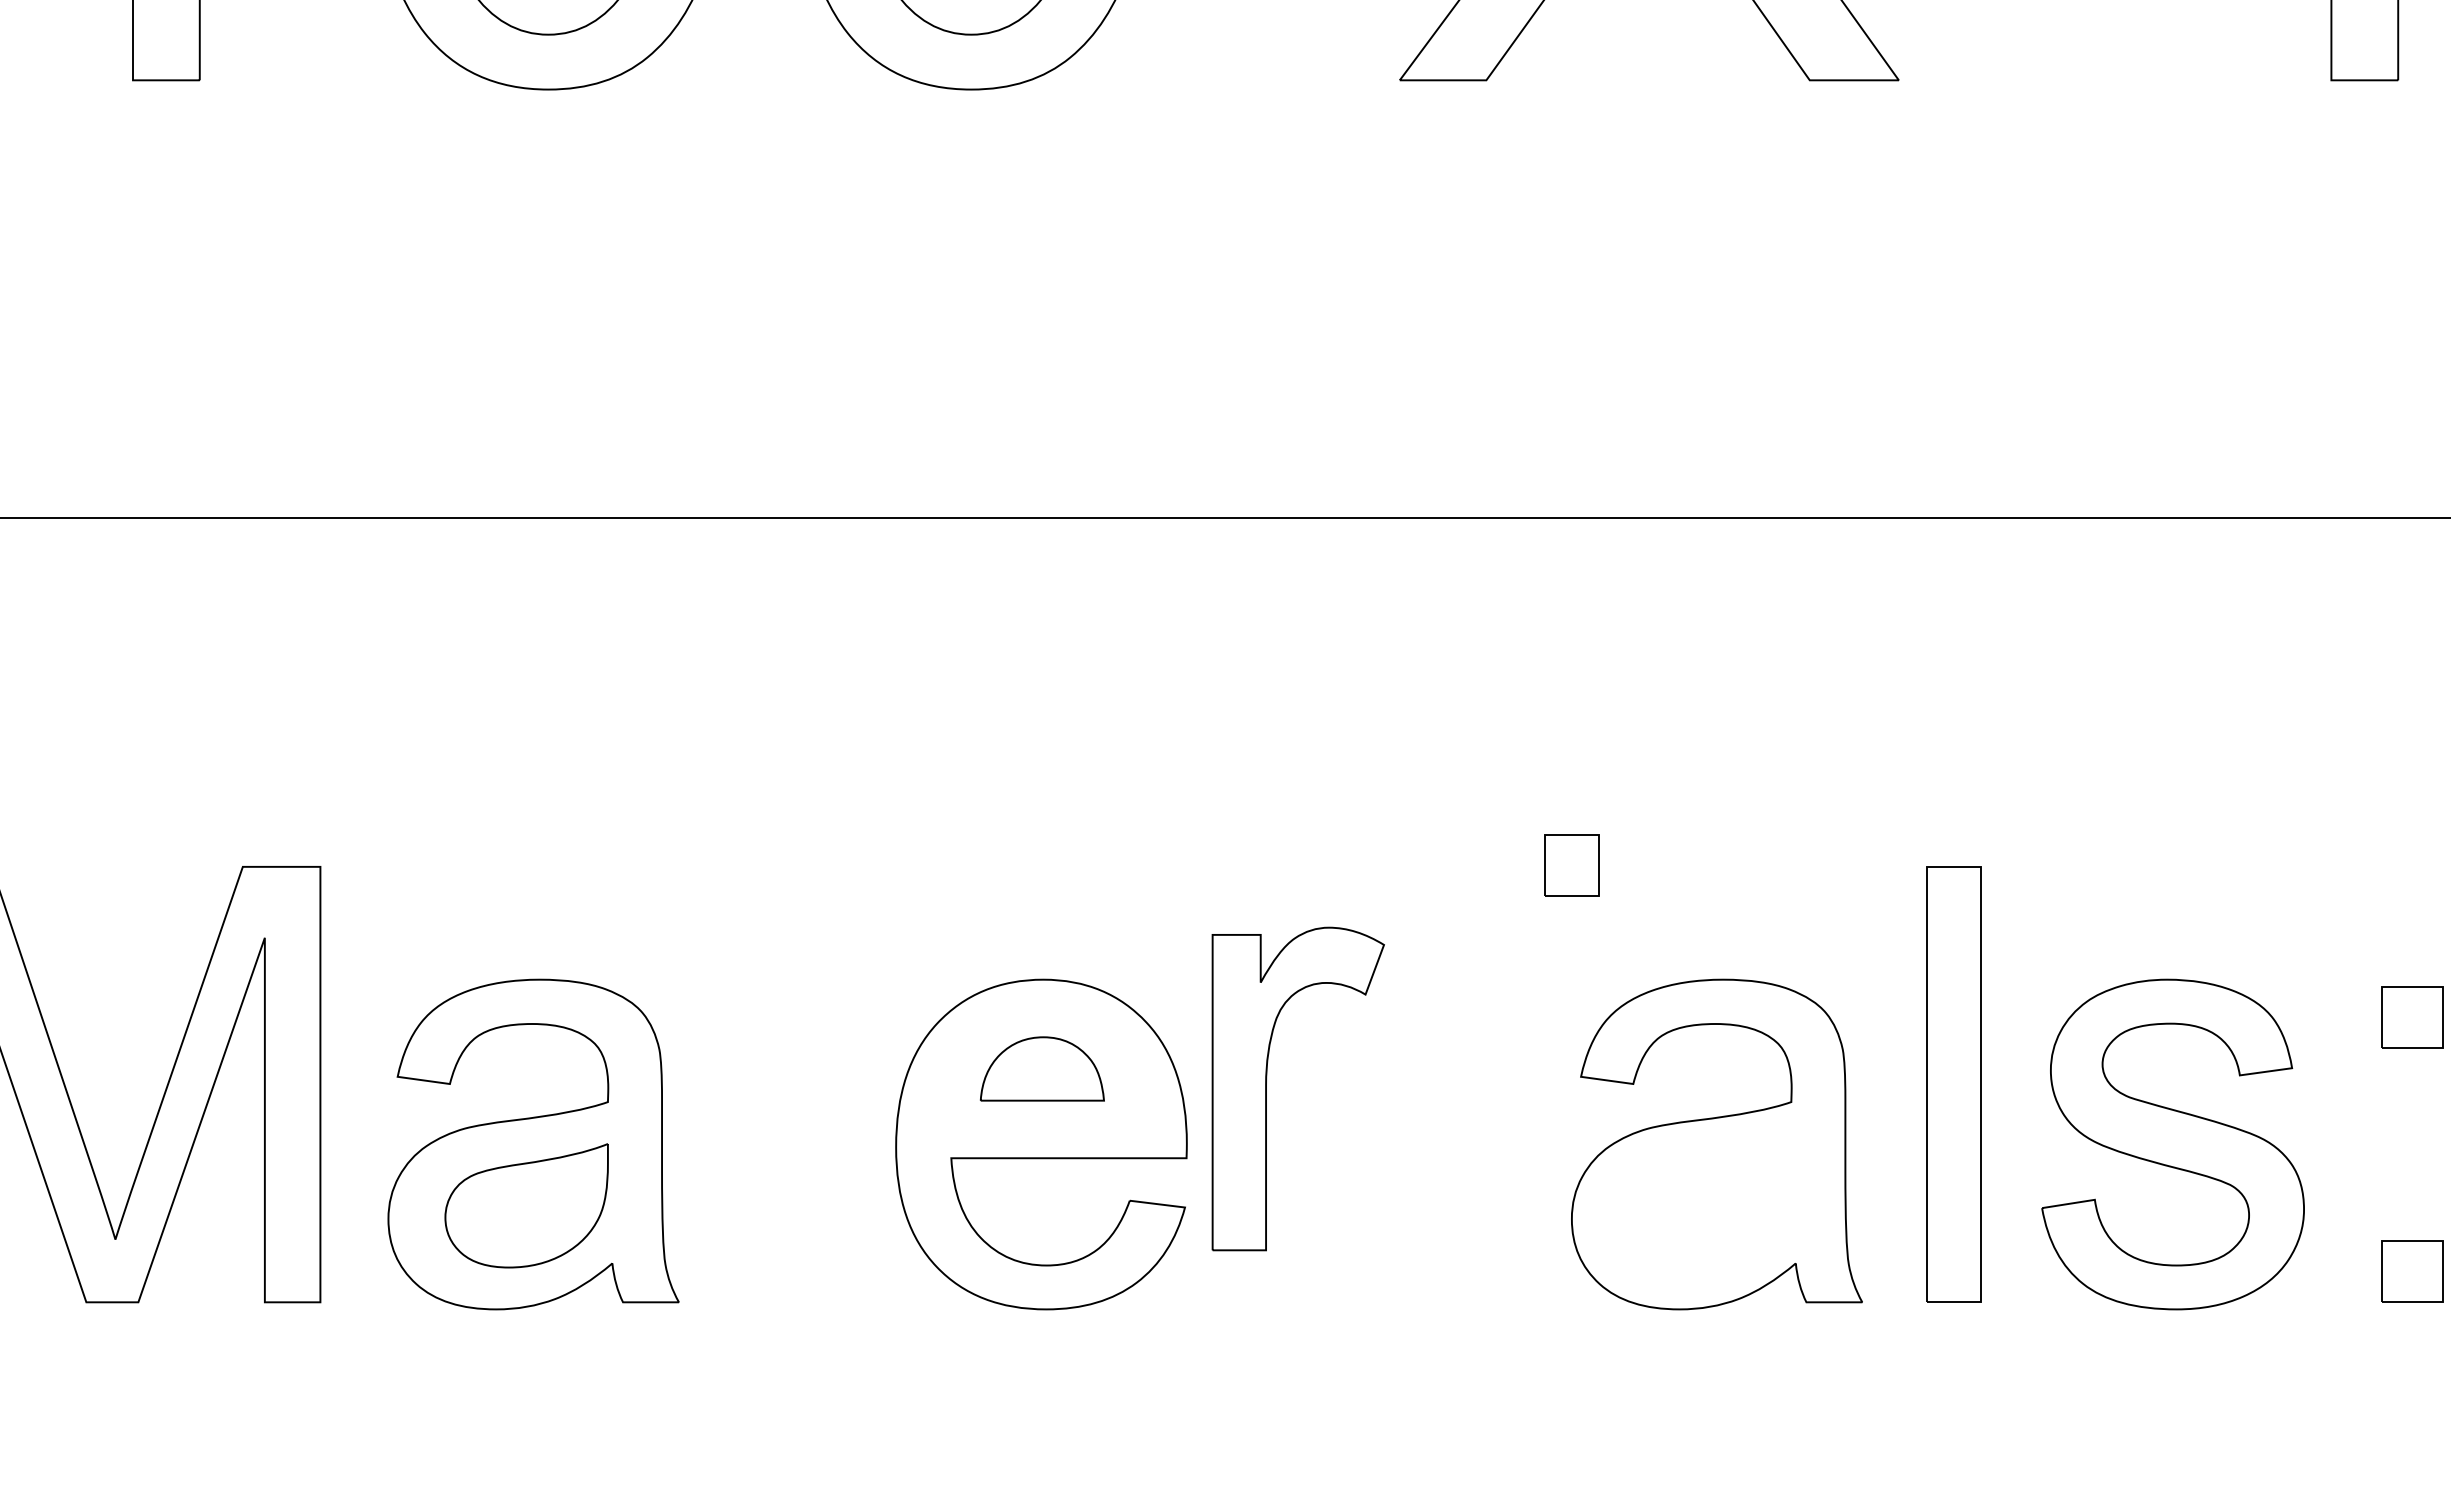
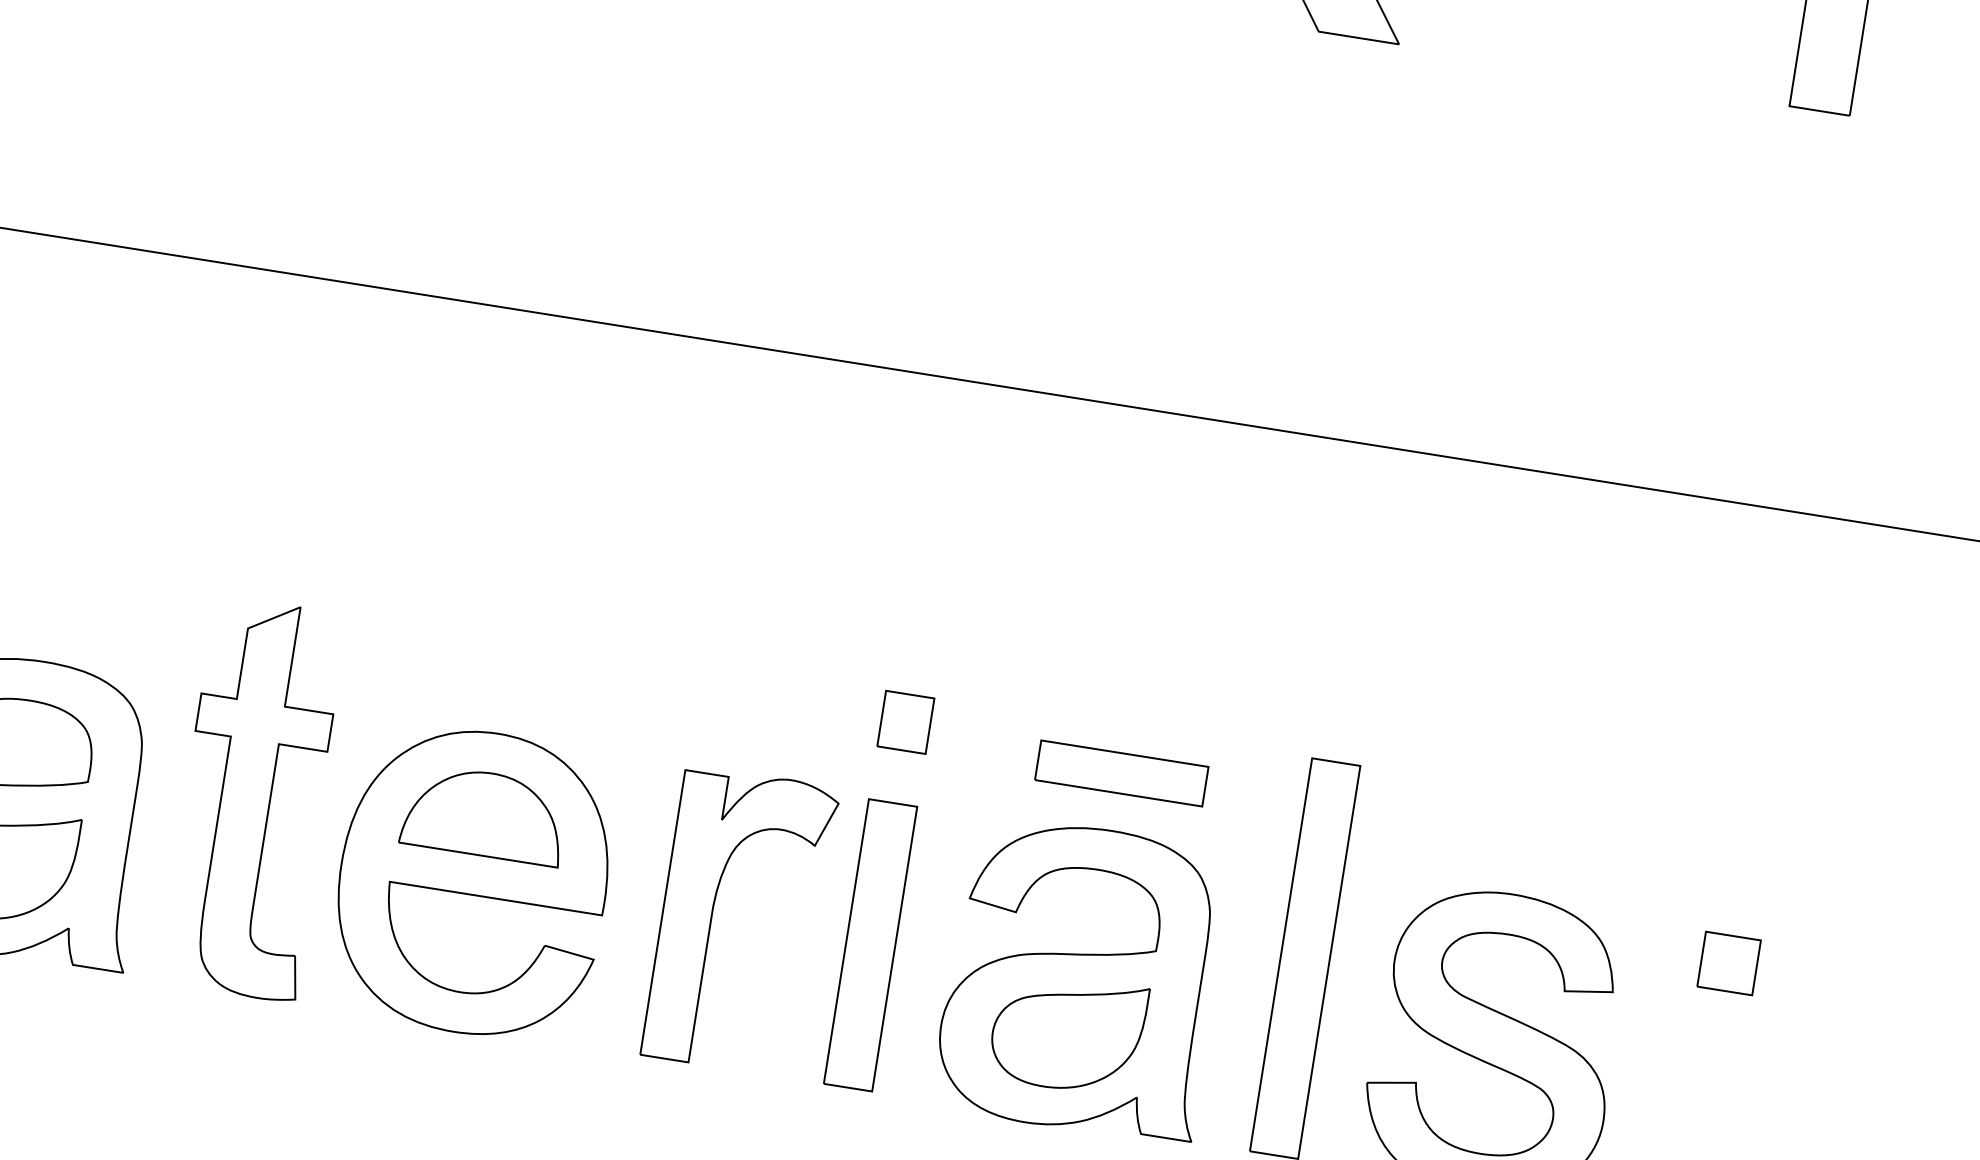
part: (1571, 865) -> (905, 722), moved
part: (1723, 915) -> (1121, 773), added
part: (1042, 1068) -> (484, 813), size x1.43
part: (1266, 1088) -> (712, 916), moved
part: (792, 1091) -> (256, 798), added
part: (1481, 1144) -> (870, 945), added
part: (1710, 1205) -> (1068, 1032), added

